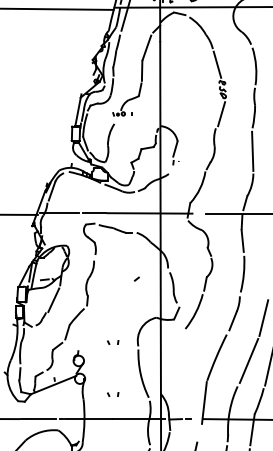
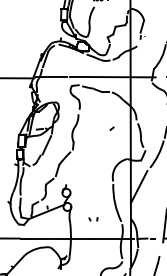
part: (113, 342) -> (93, 178), removed
line: (171, 352) -> (139, 186), added

